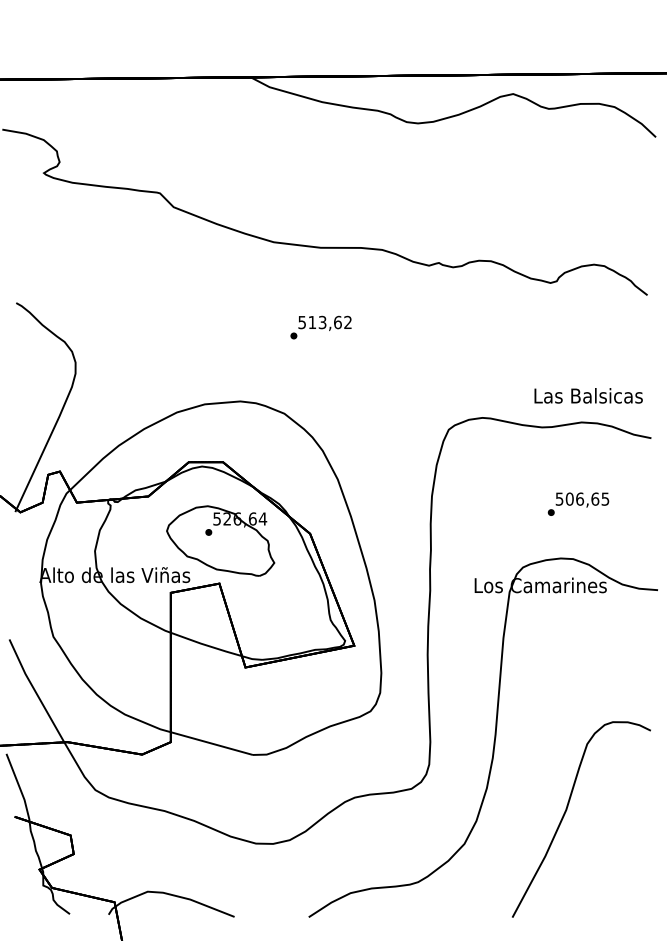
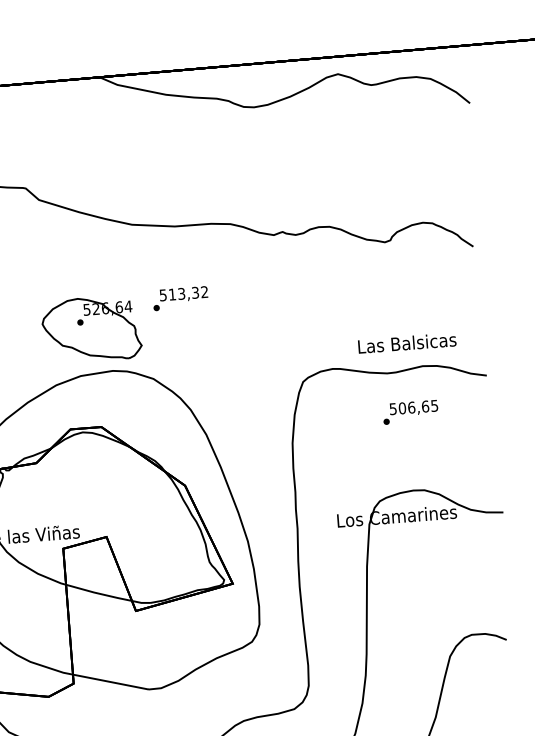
text: (337, 322) -> (195, 292), 513,62 -> 513,32
text: (588, 395) -> (407, 342), moved
text: (578, 503) -> (410, 411), moved
part: (220, 540) -> (91, 328), moved

